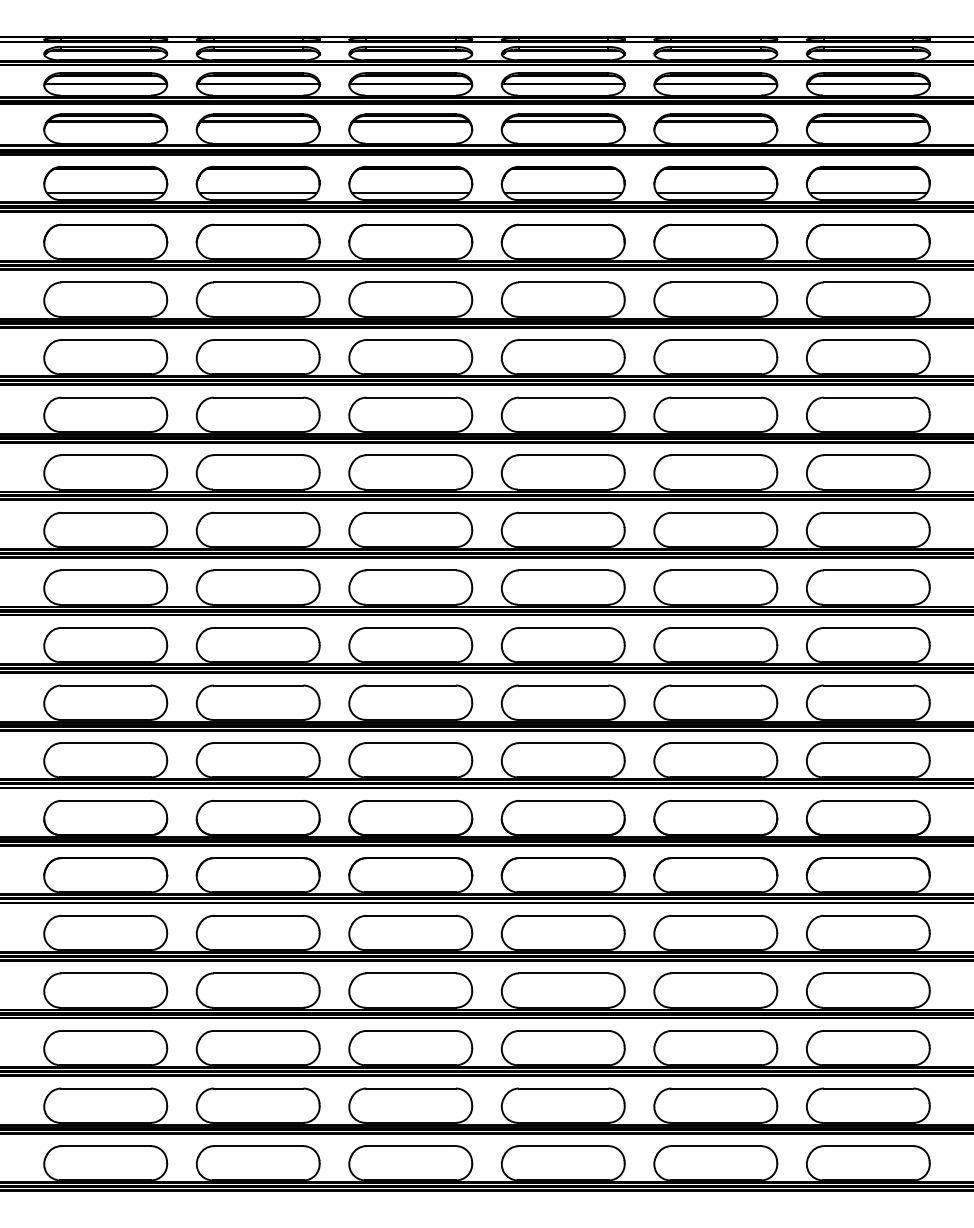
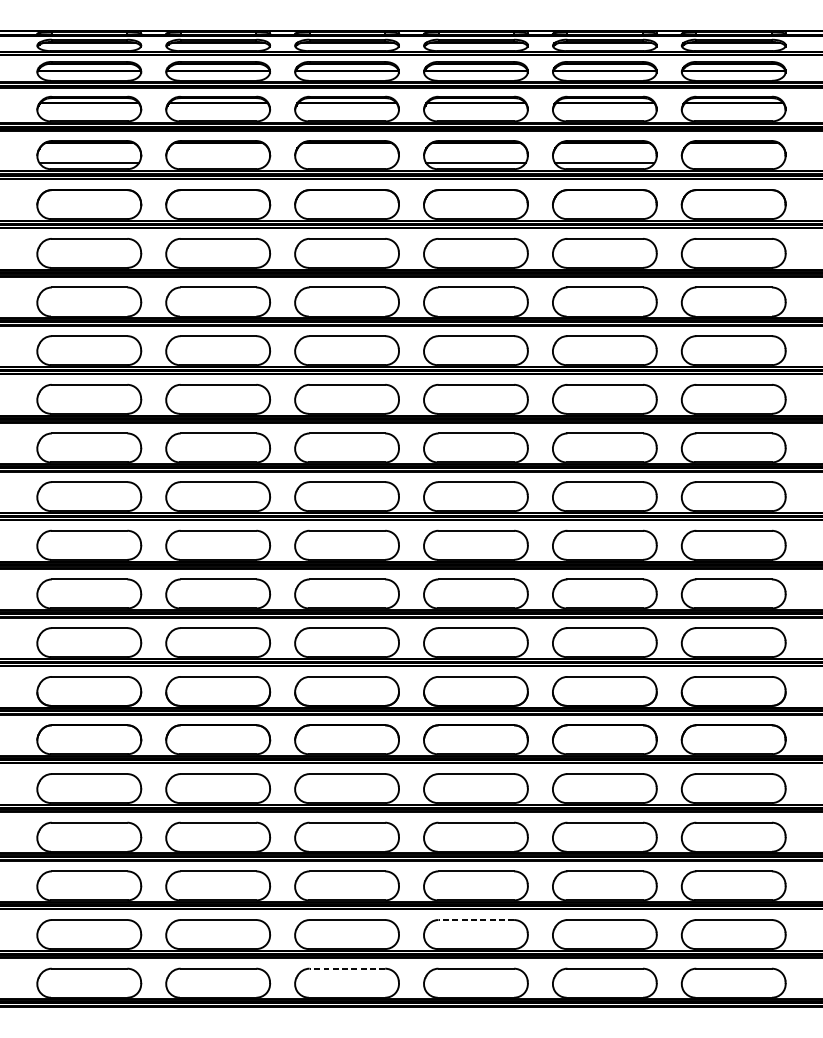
line: (257, 193) -> (217, 163), removed
line: (410, 193) -> (346, 163), removed
line: (868, 193) -> (733, 163), removed
line: (563, 1088) -> (476, 919), solid -> dashed
line: (411, 1146) -> (347, 969), solid -> dashed

